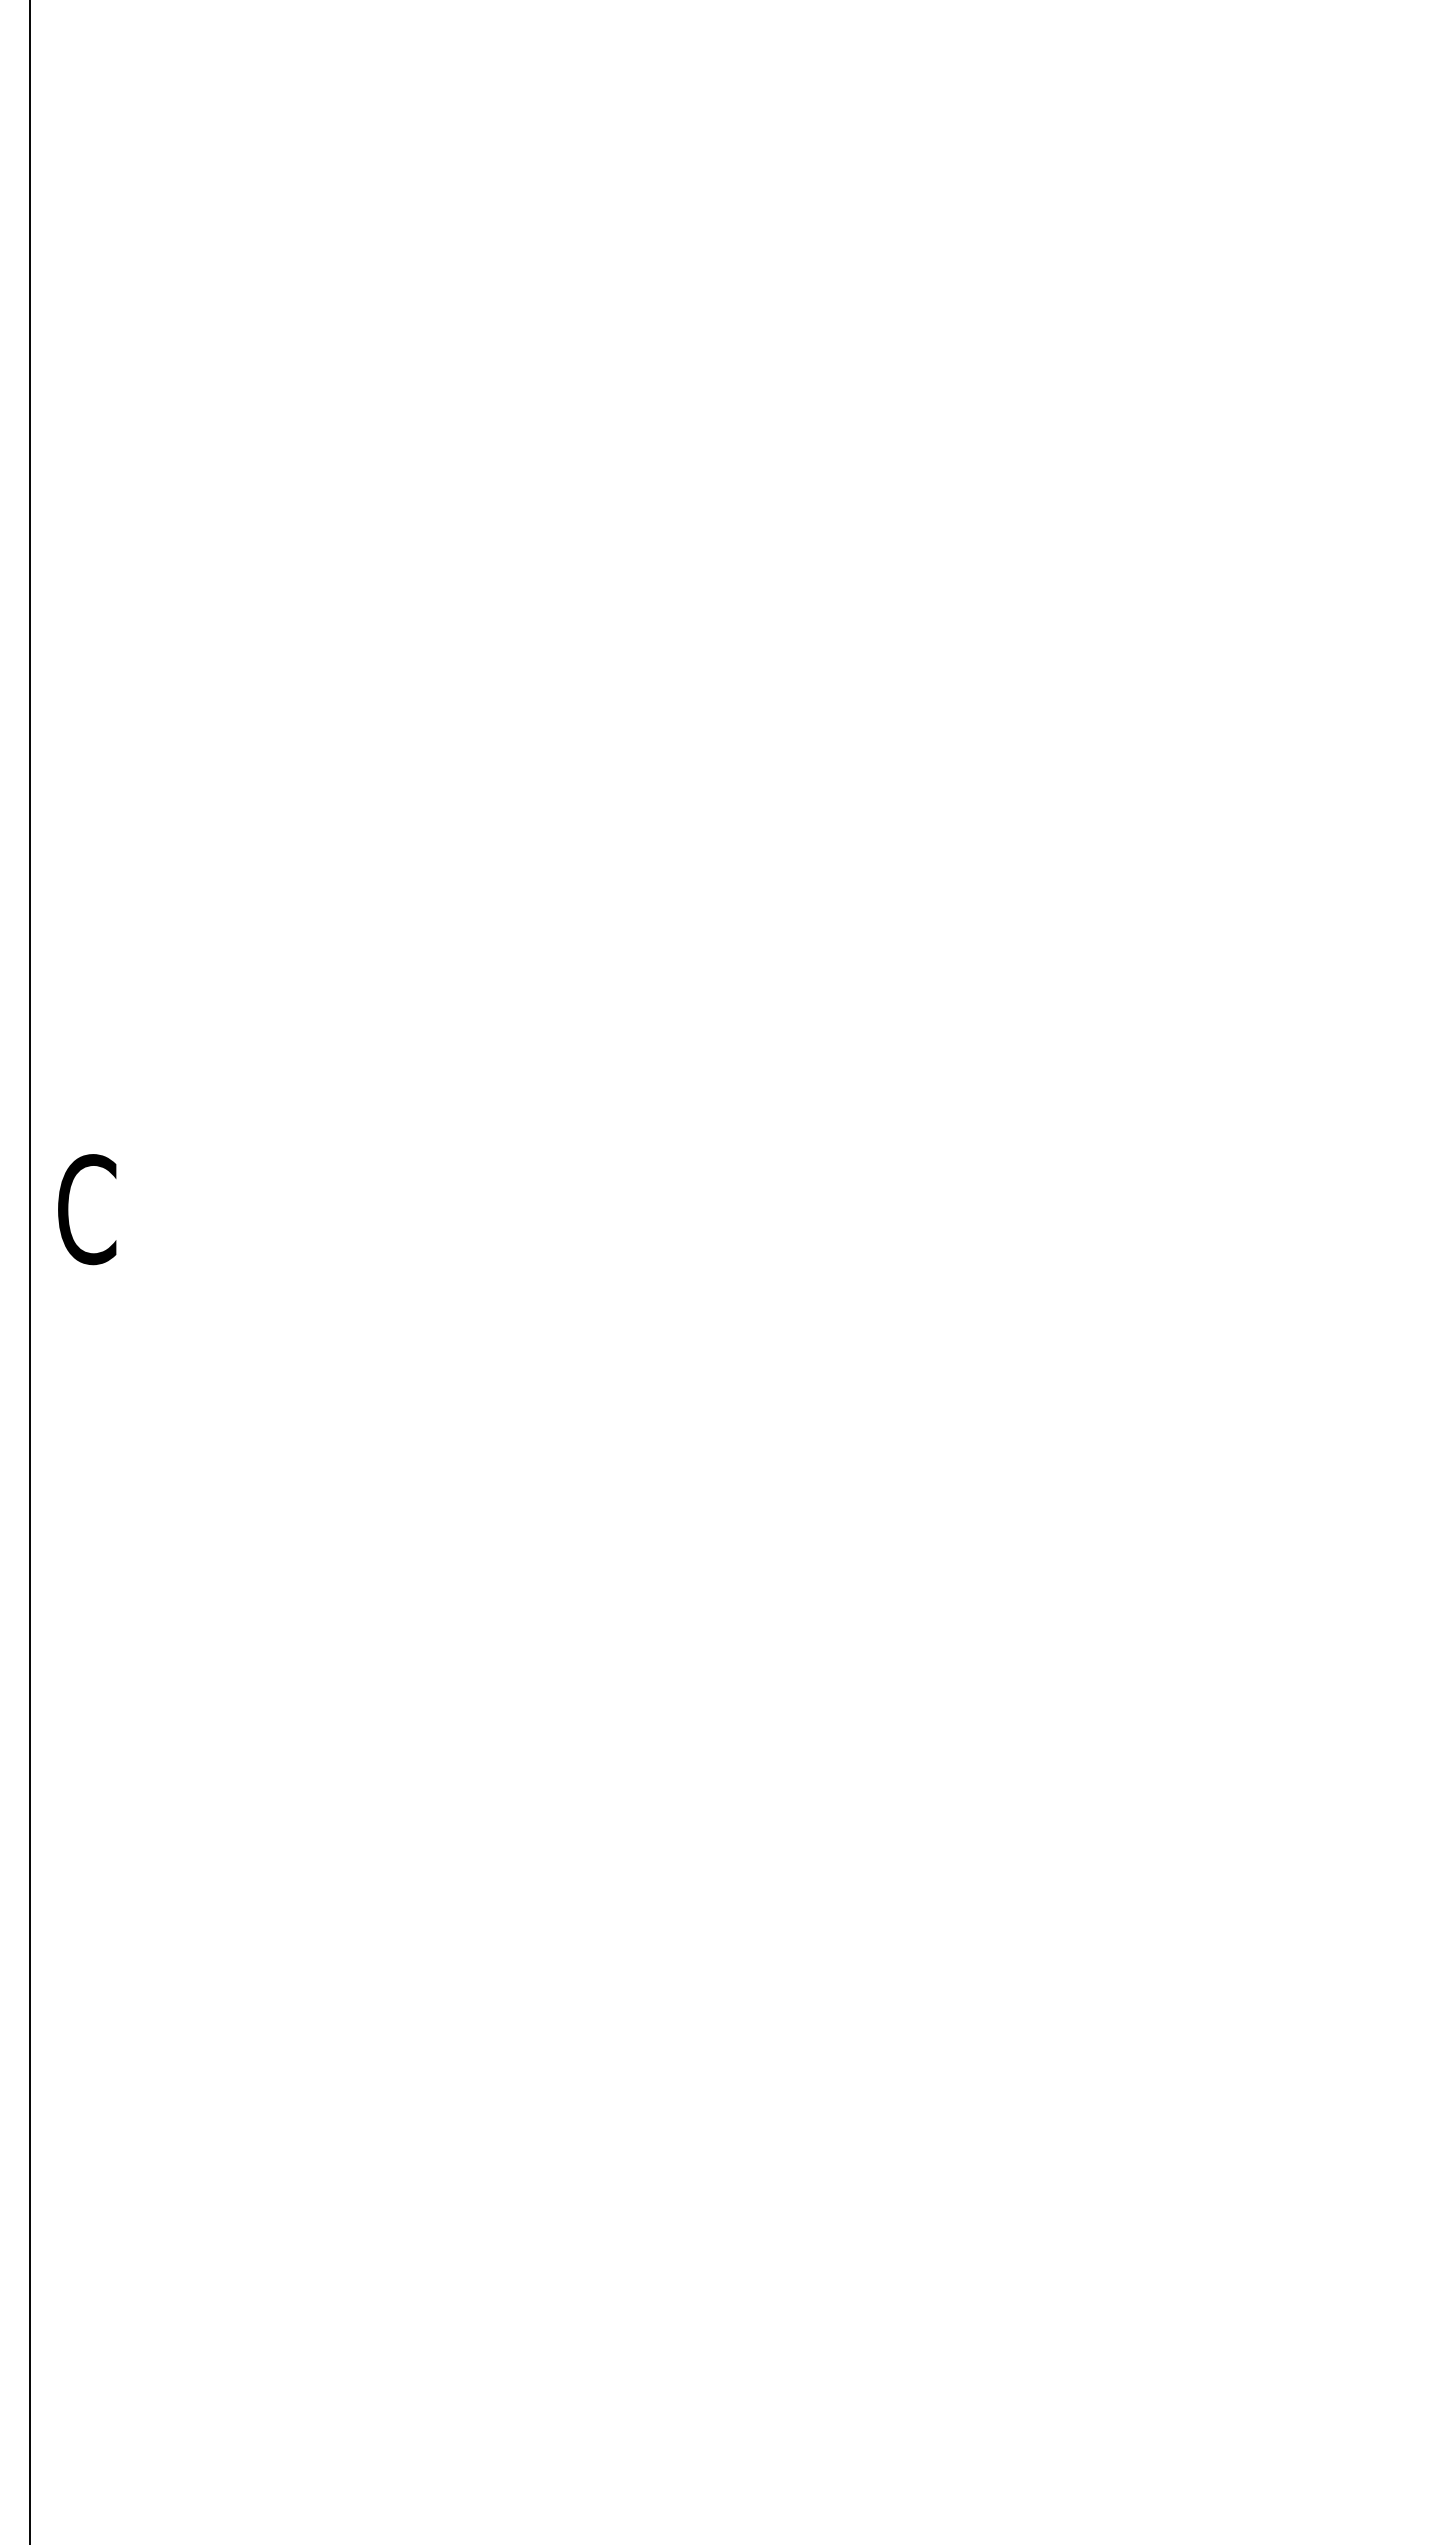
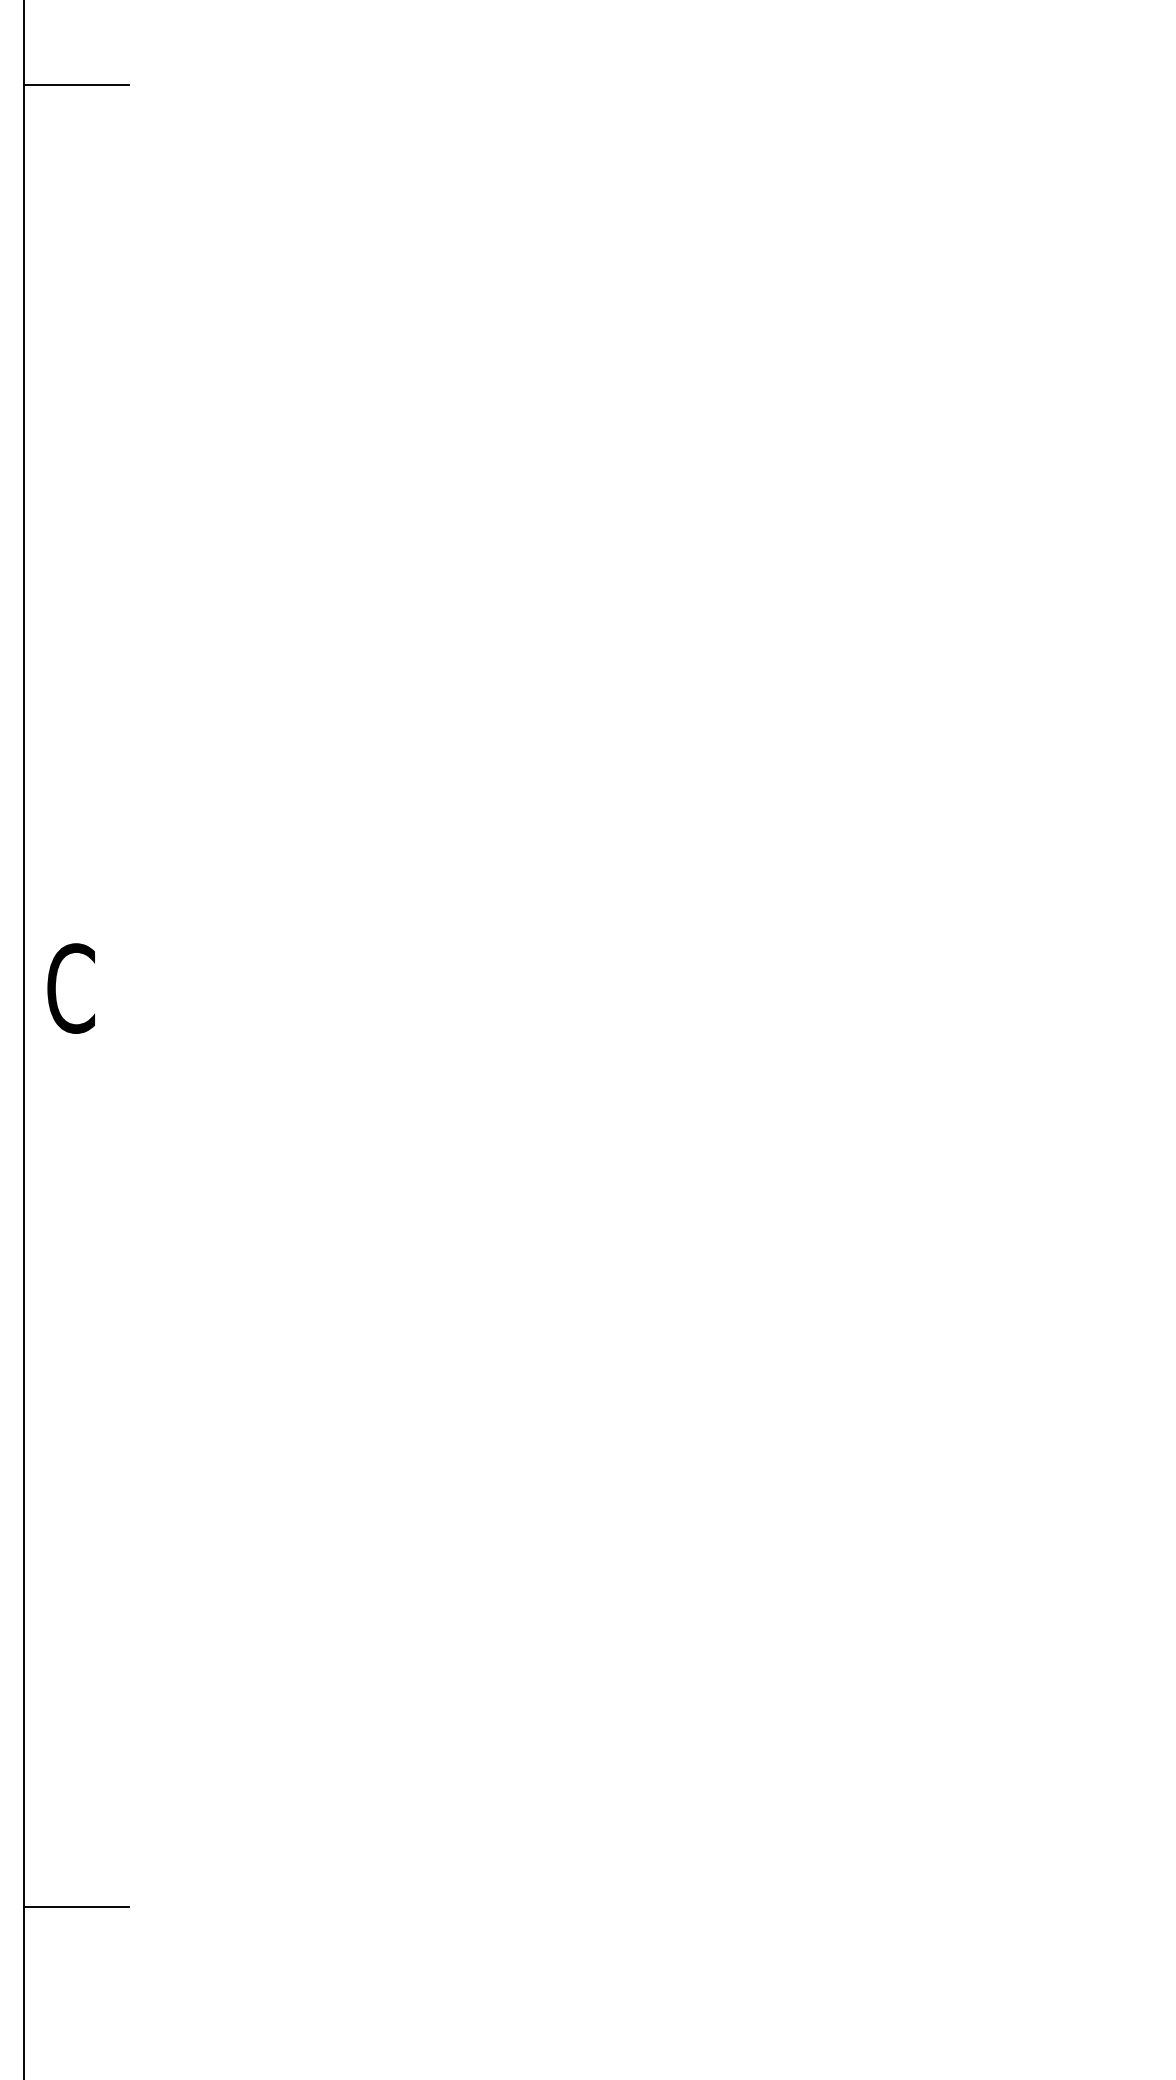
line: (93, 103) -> (76, 84), added
line: (93, 2332) -> (76, 1906), added

